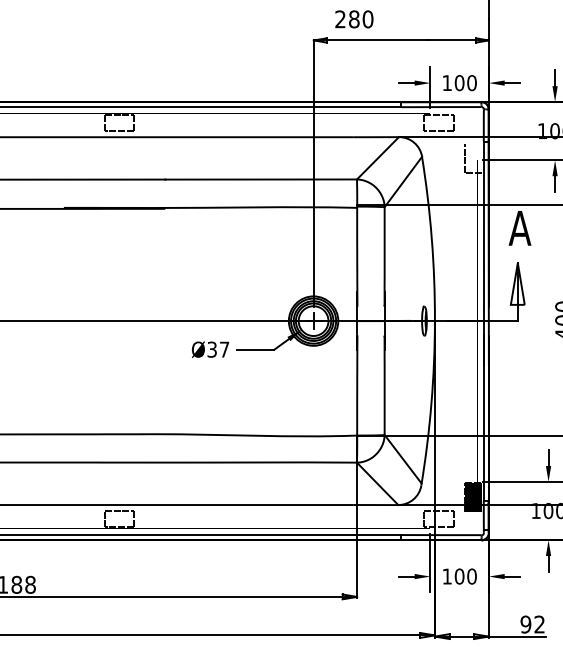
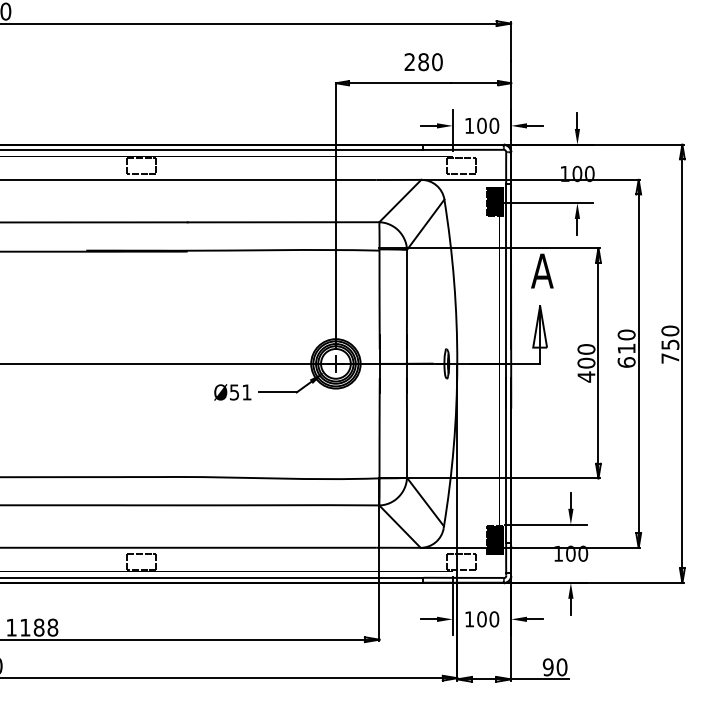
text: (354, 19) -> (423, 62), moved
fill: (473, 157) -> (495, 200), added
text: (218, 349) -> (240, 392), Ø37 -> Ø51
text: (539, 624) -> (561, 667), 92 -> 90

